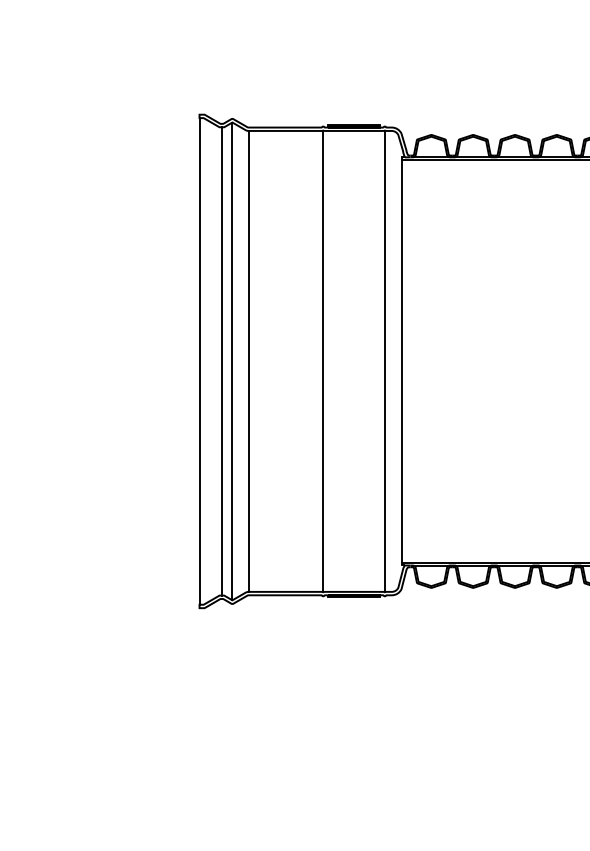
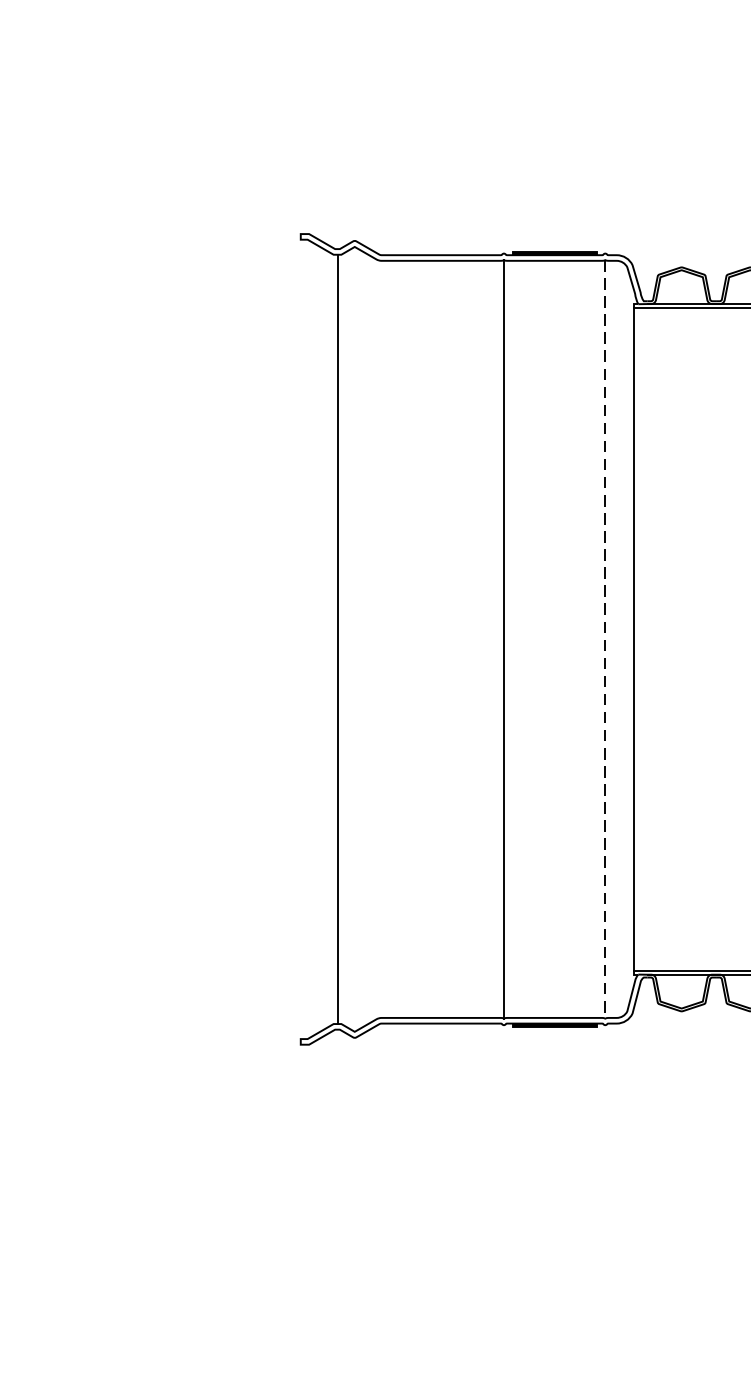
line: (248, 360) -> (381, 637), removed
line: (199, 361) -> (300, 639), removed
line: (232, 361) -> (354, 639), removed
line: (384, 361) -> (604, 639), solid -> dashed

